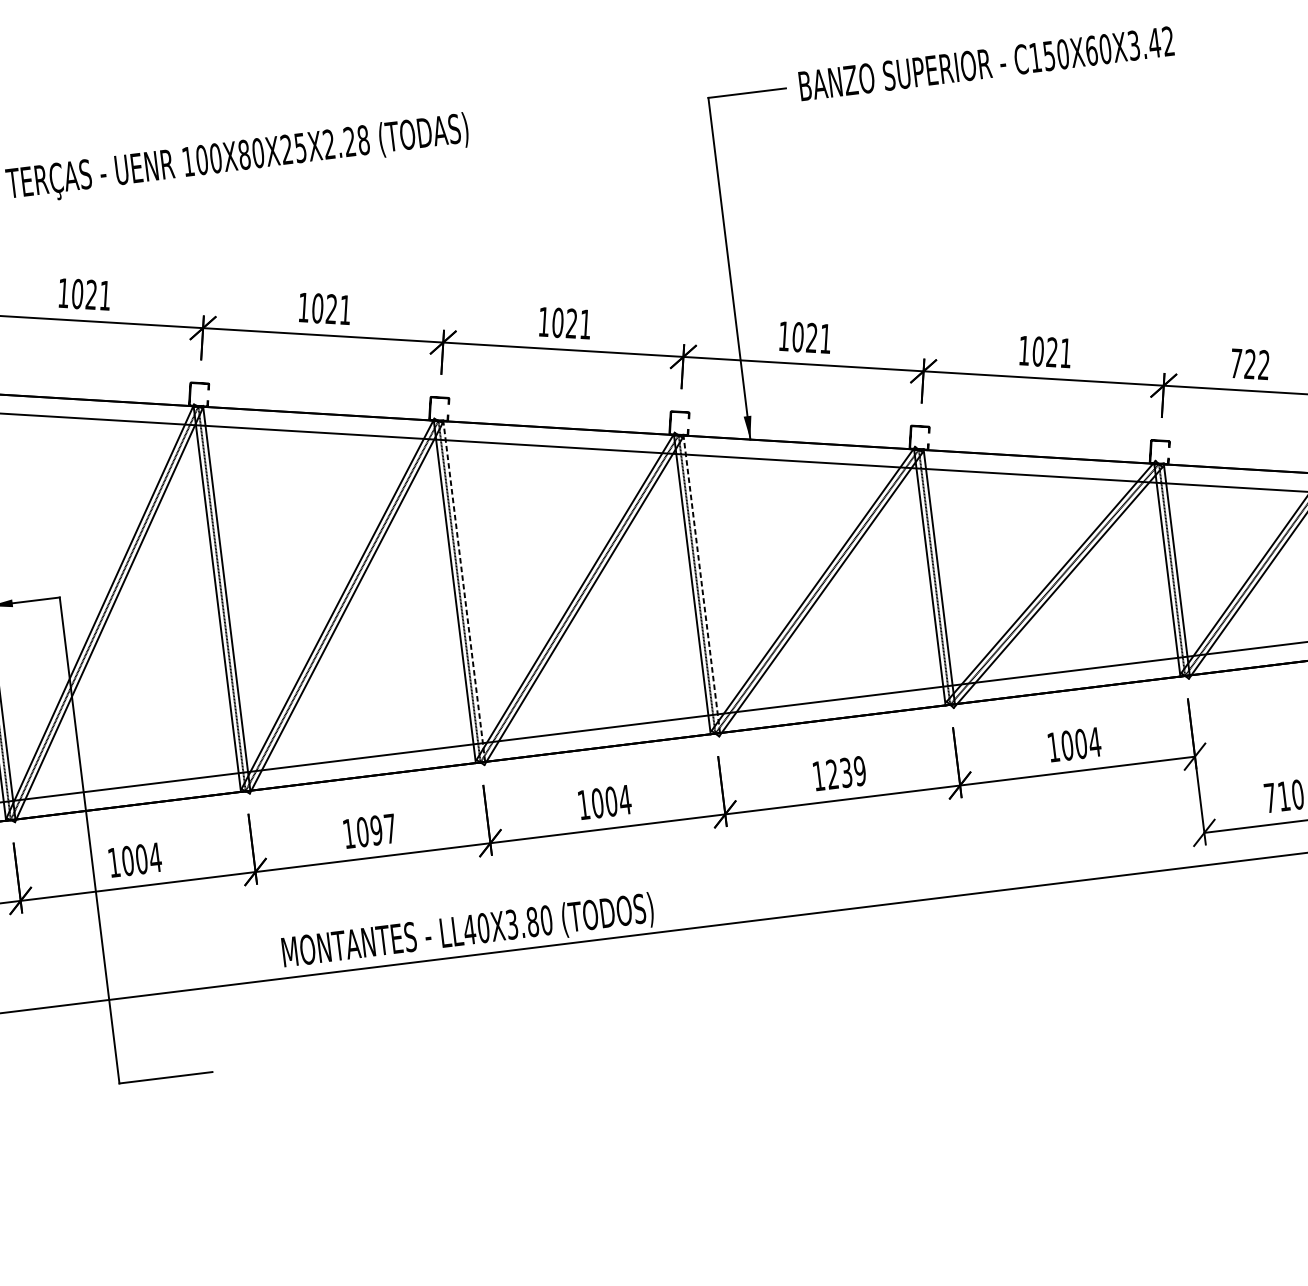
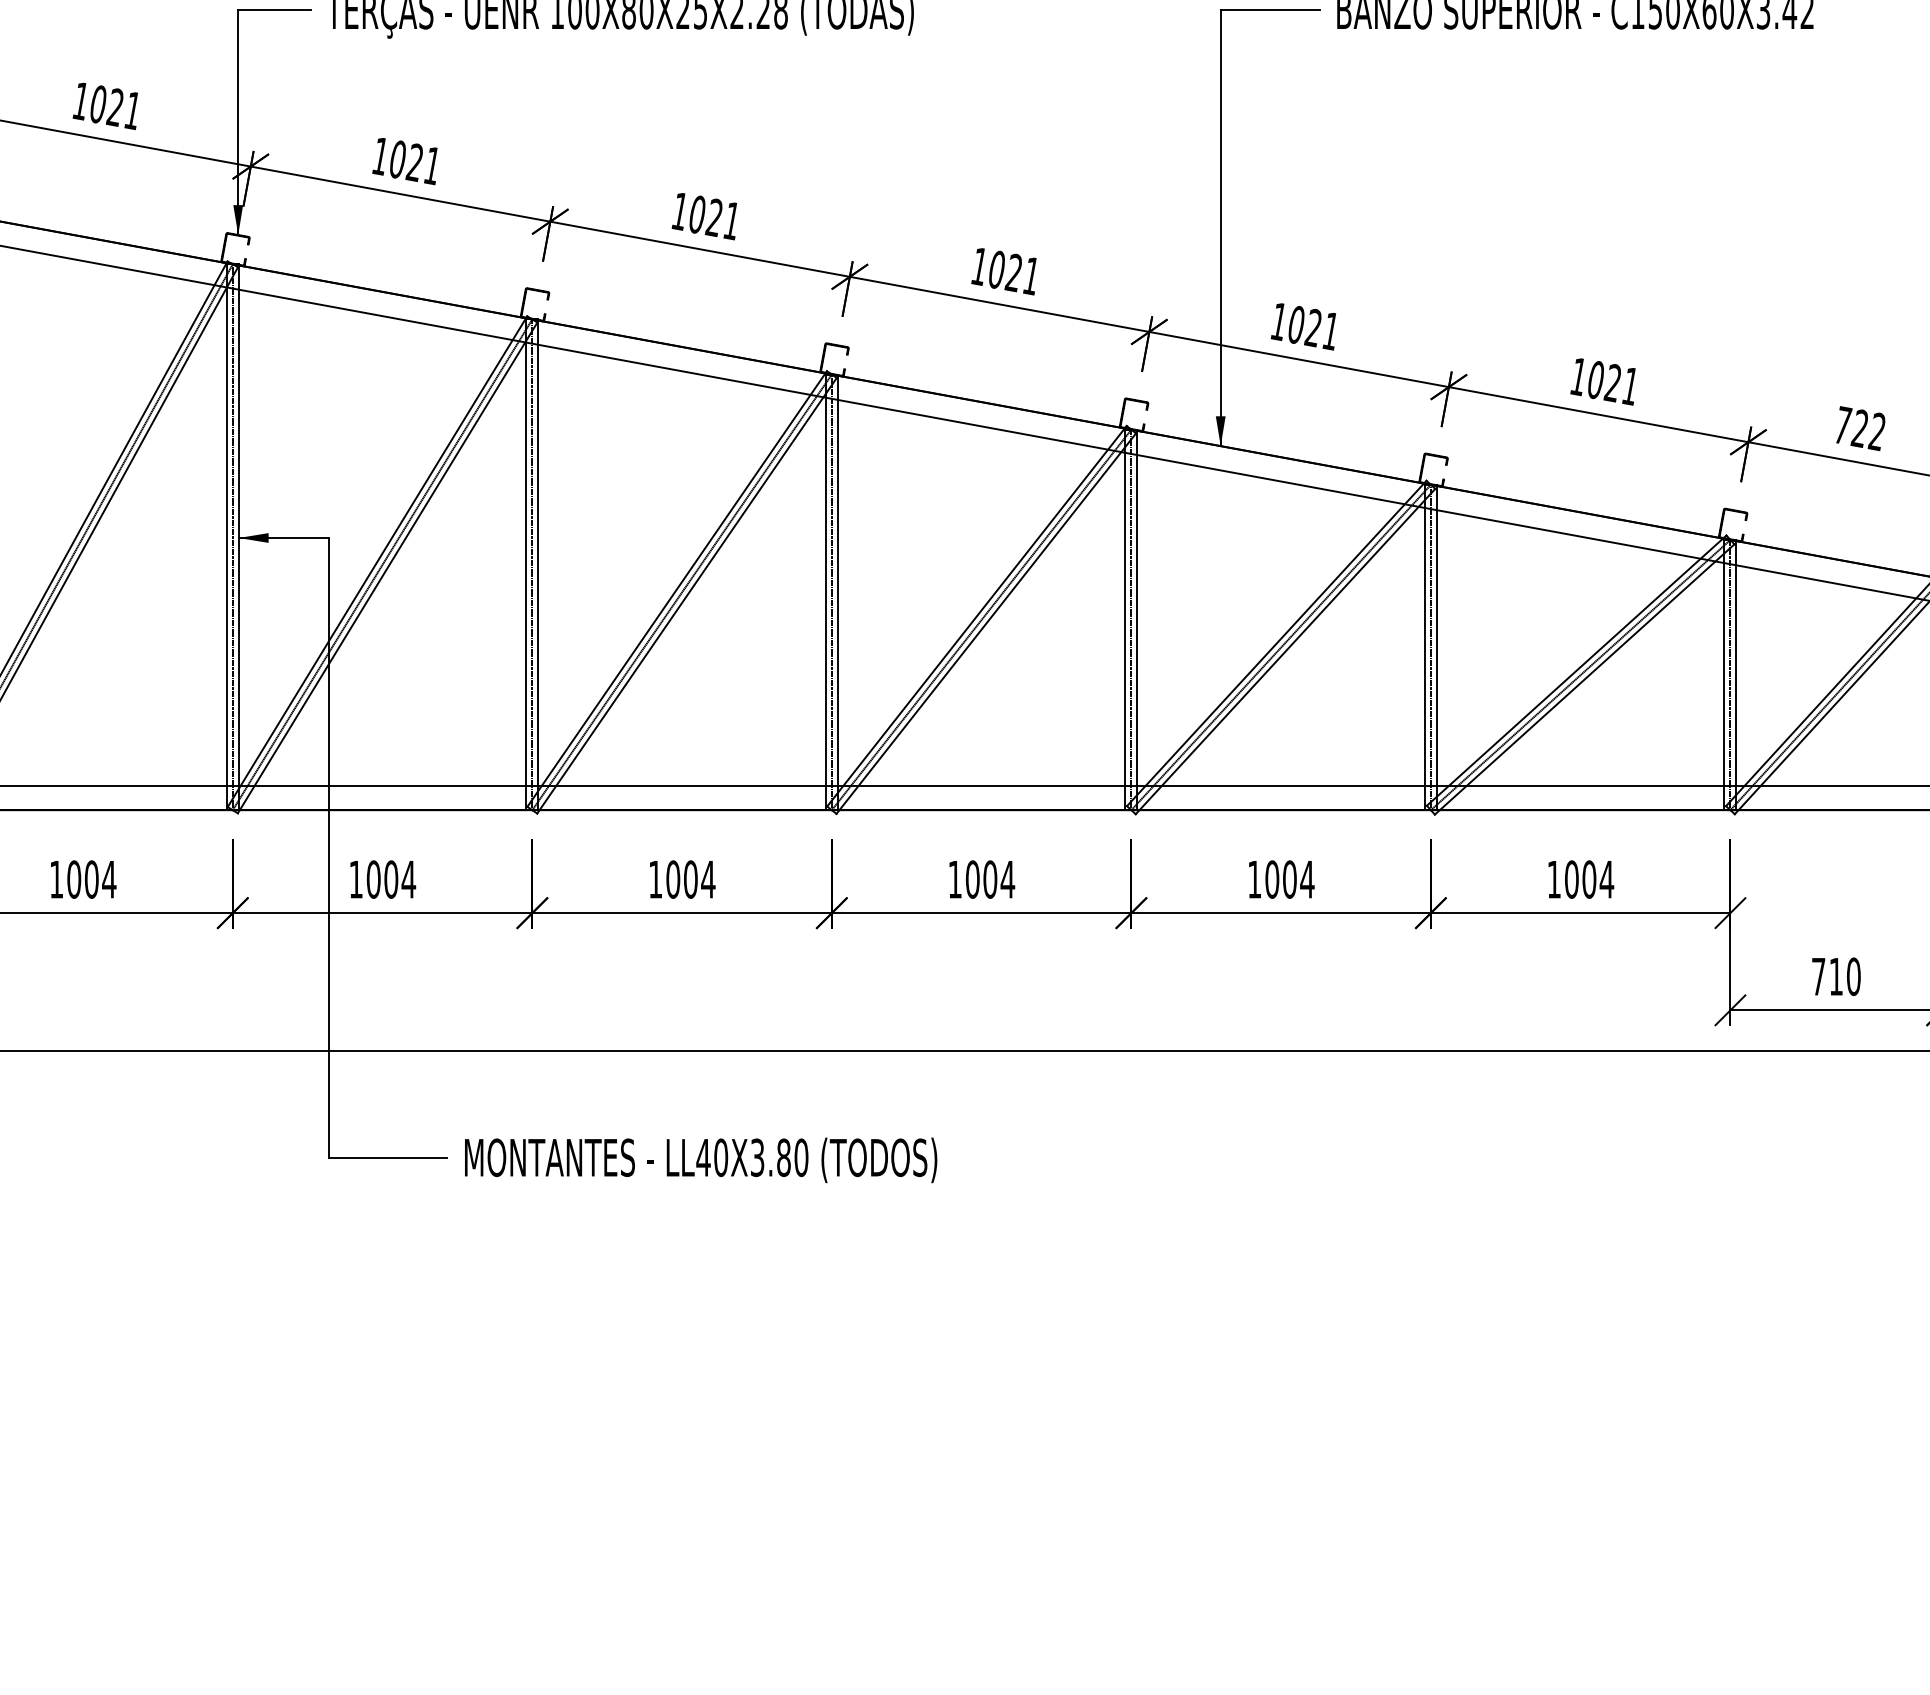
line: (701, 583) -> (1137, 619), dashed -> solid
line: (463, 591) -> (837, 592), dashed -> solid
text: (846, 772) -> (1289, 879), 1239 -> 1004
text: (383, 829) -> (699, 879), 1097 -> 1004
text: (468, 932) -> (701, 1160), moved

